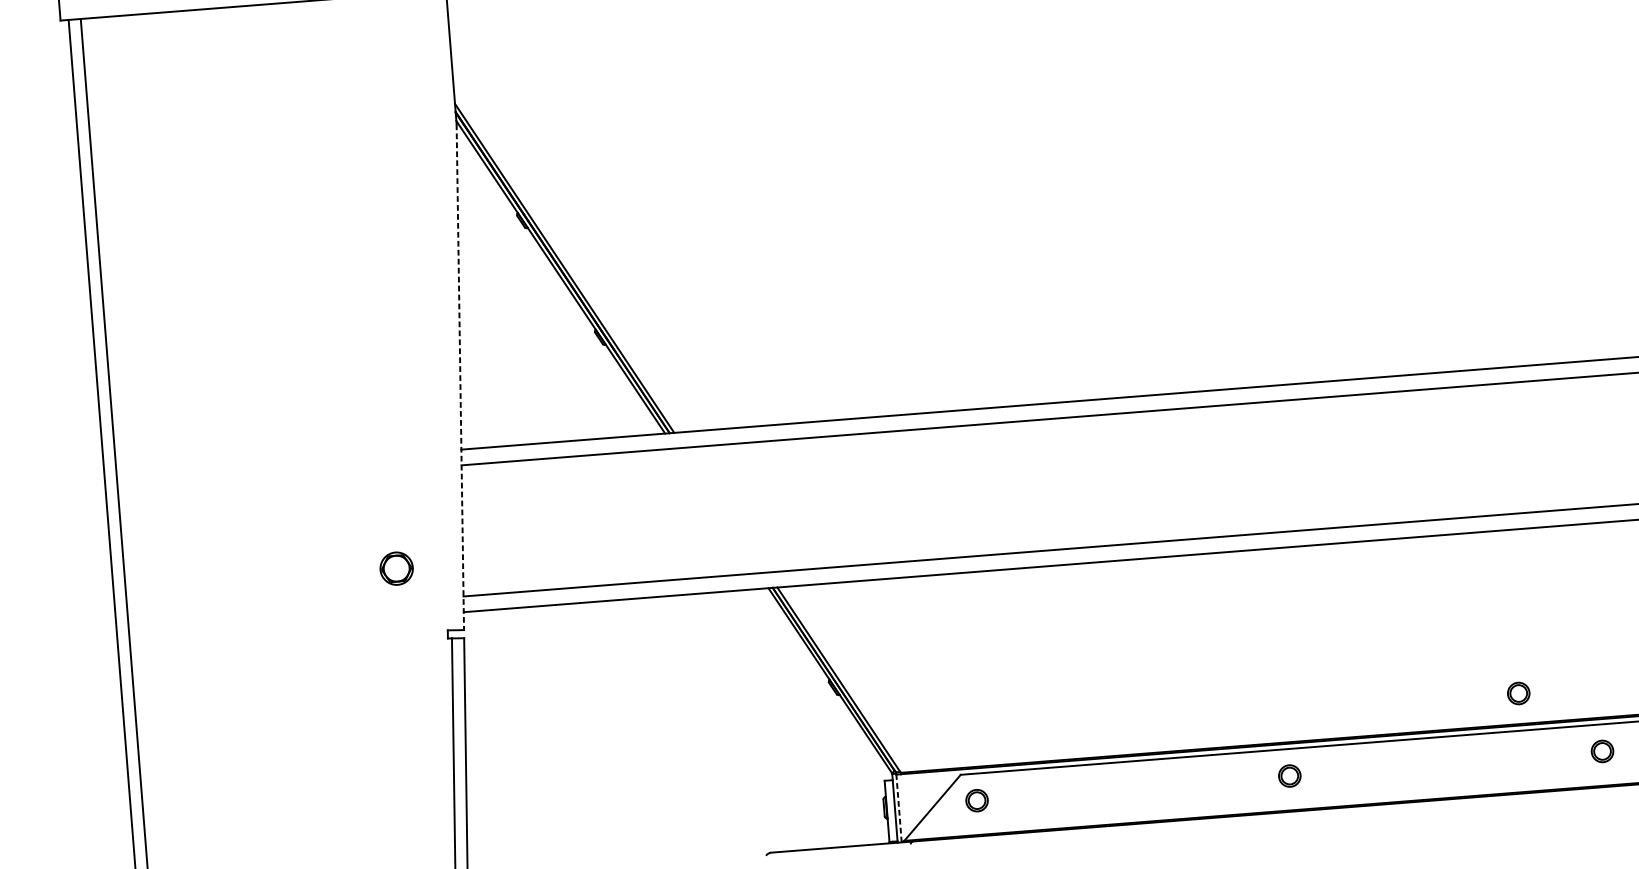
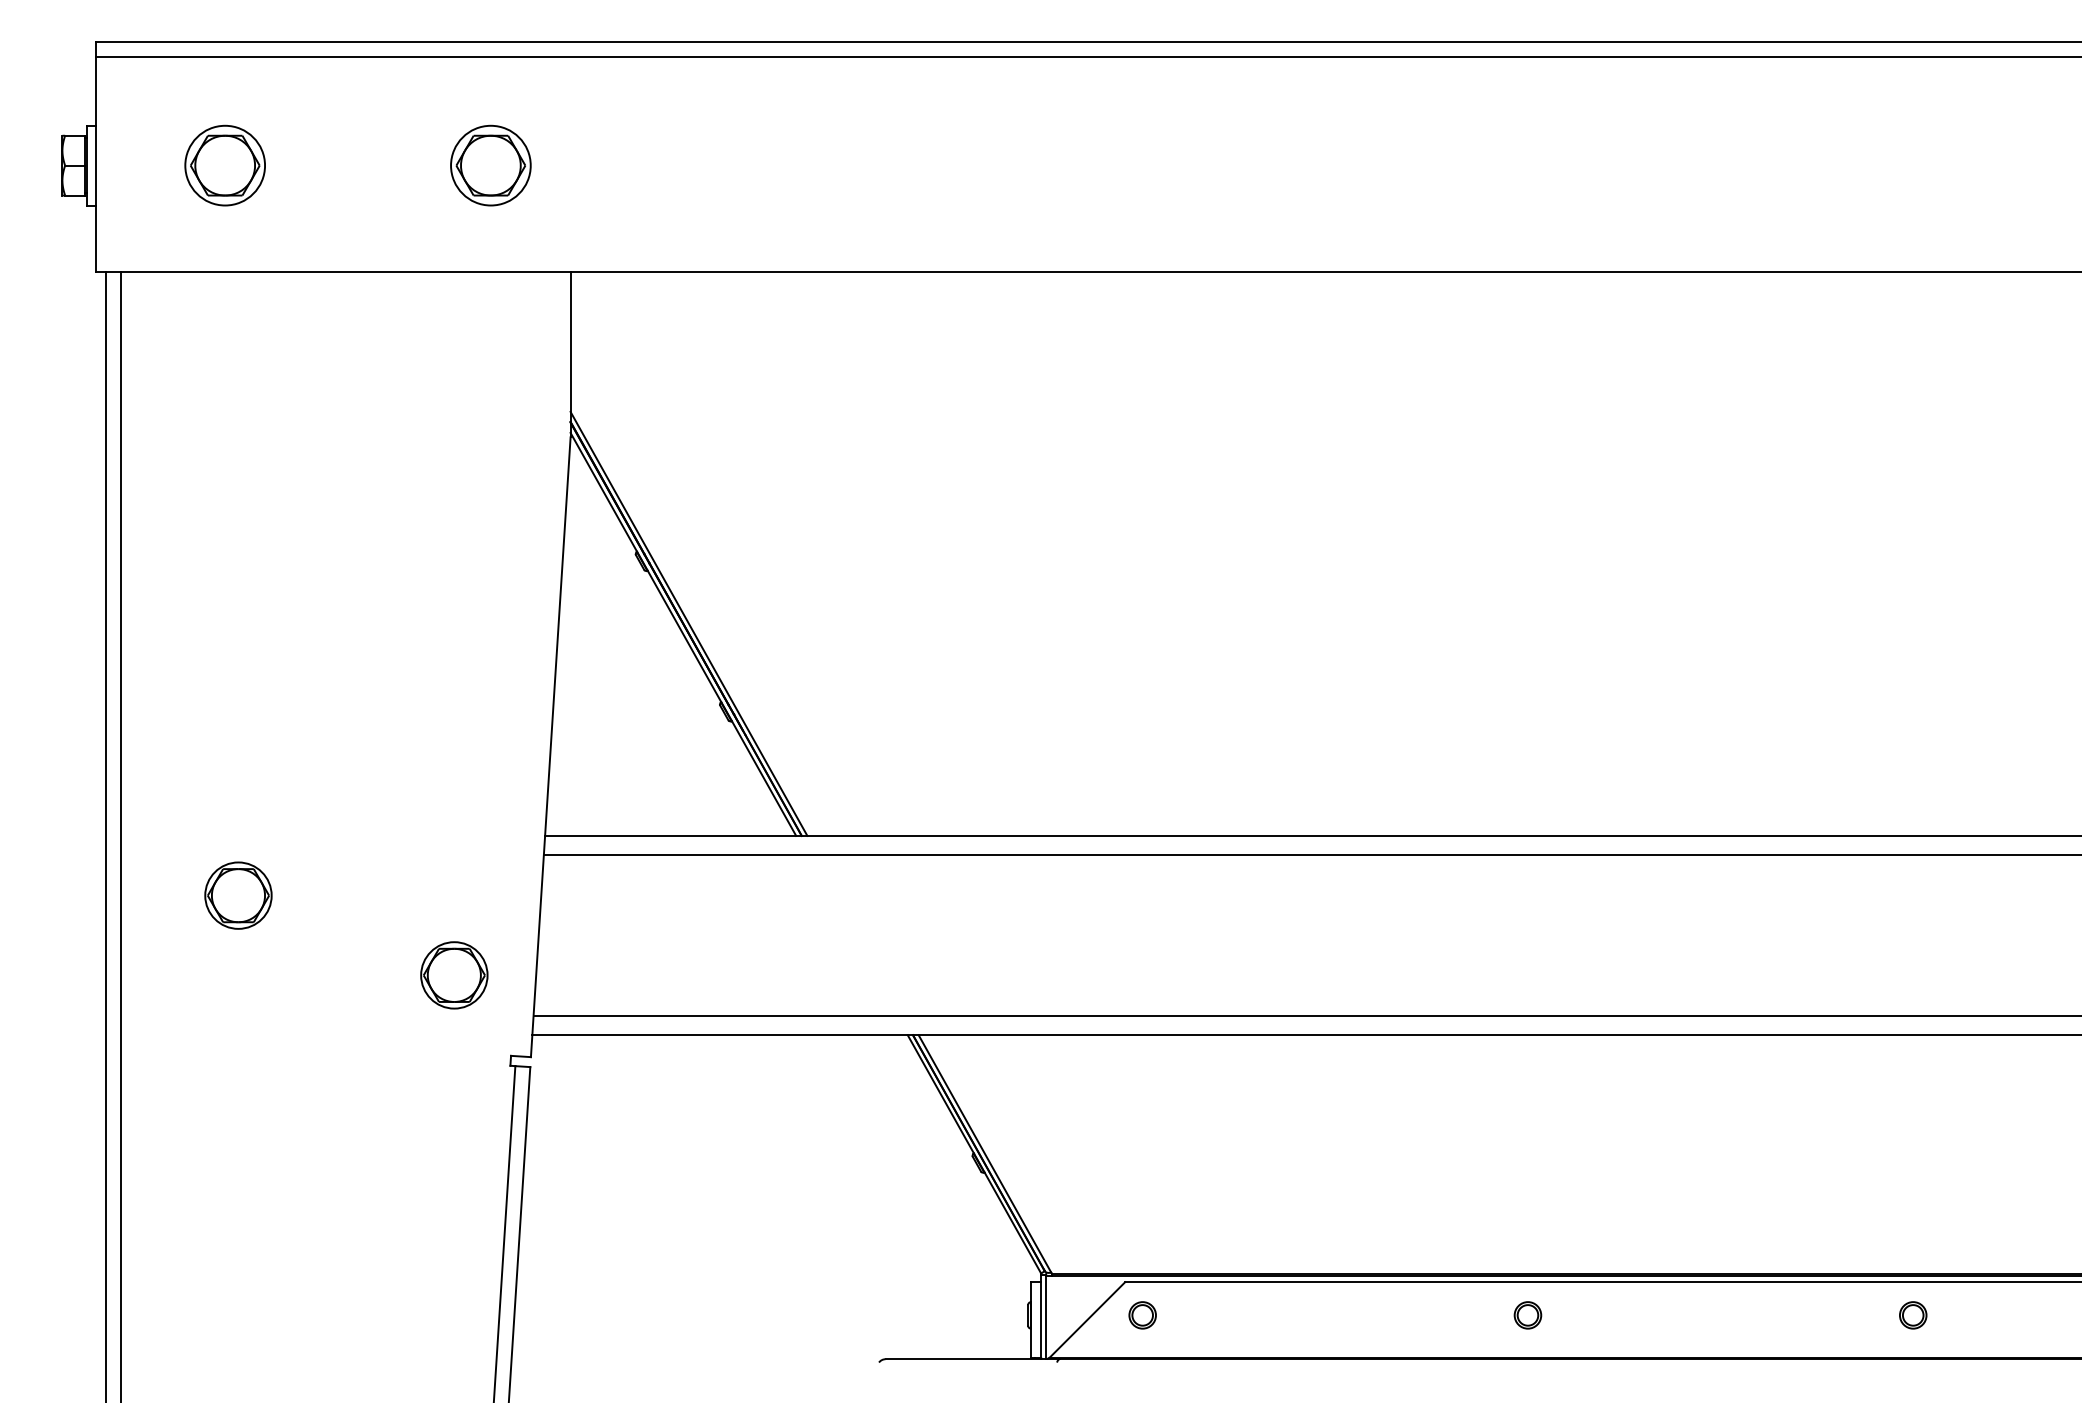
line: (460, 377) -> (550, 747), dashed -> solid
part: (216, 517) -> (238, 895), added
part: (396, 568) -> (454, 975), size x1.67
part: (1518, 693) -> (1816, 1236), removed
line: (899, 808) -> (1046, 1317), dashed -> solid

